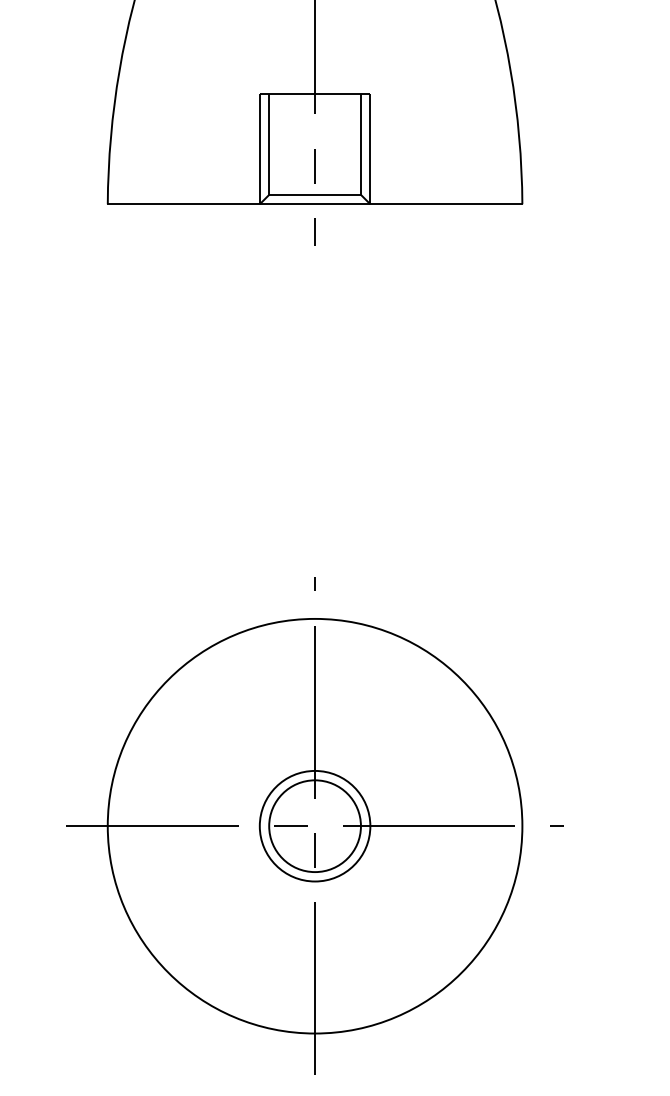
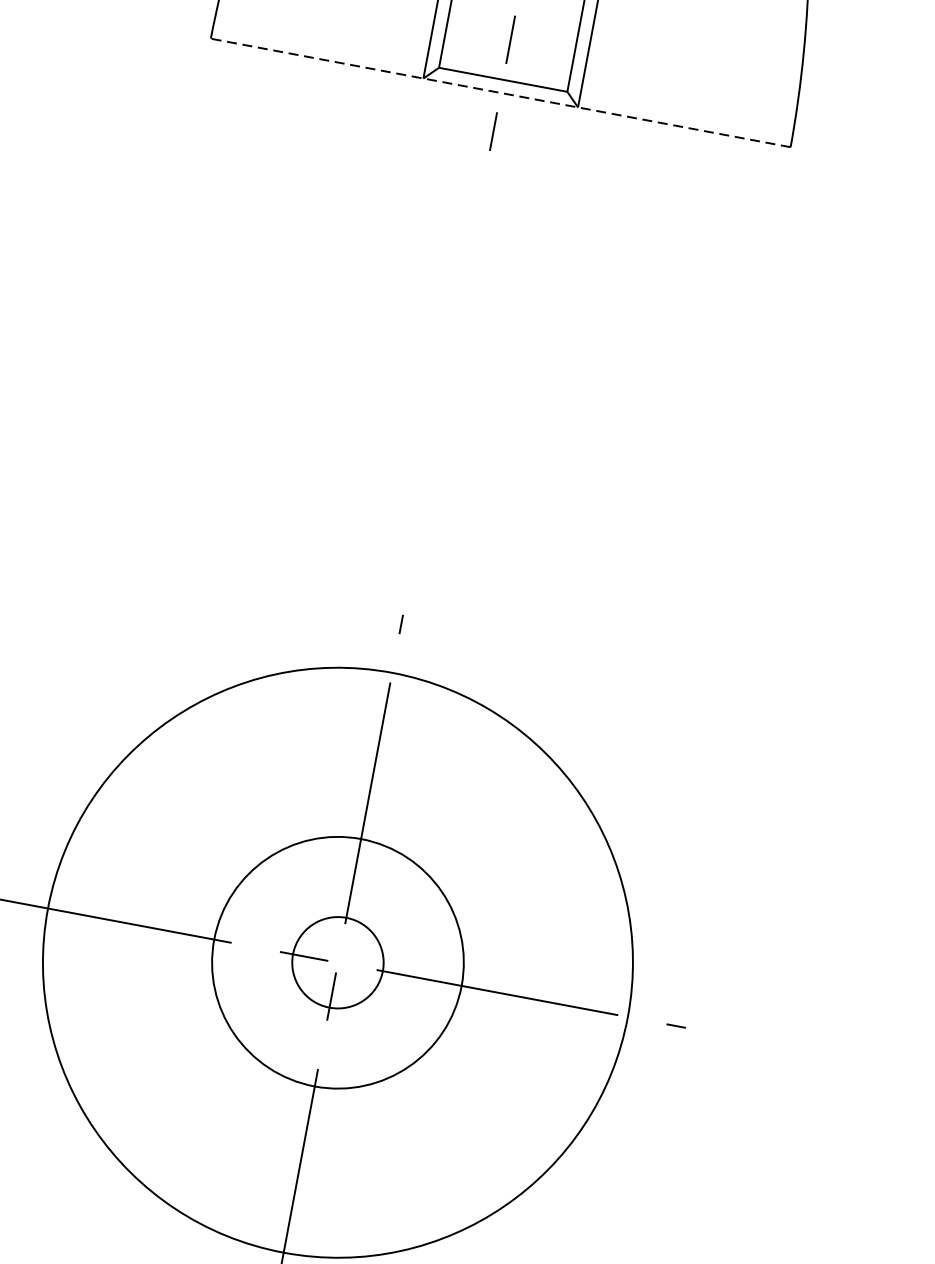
line: (314, 204) -> (499, 93), solid -> dashed
circle: (314, 825) -> (337, 961), size x1.6
circle: (314, 826) -> (337, 962), size x0.7

